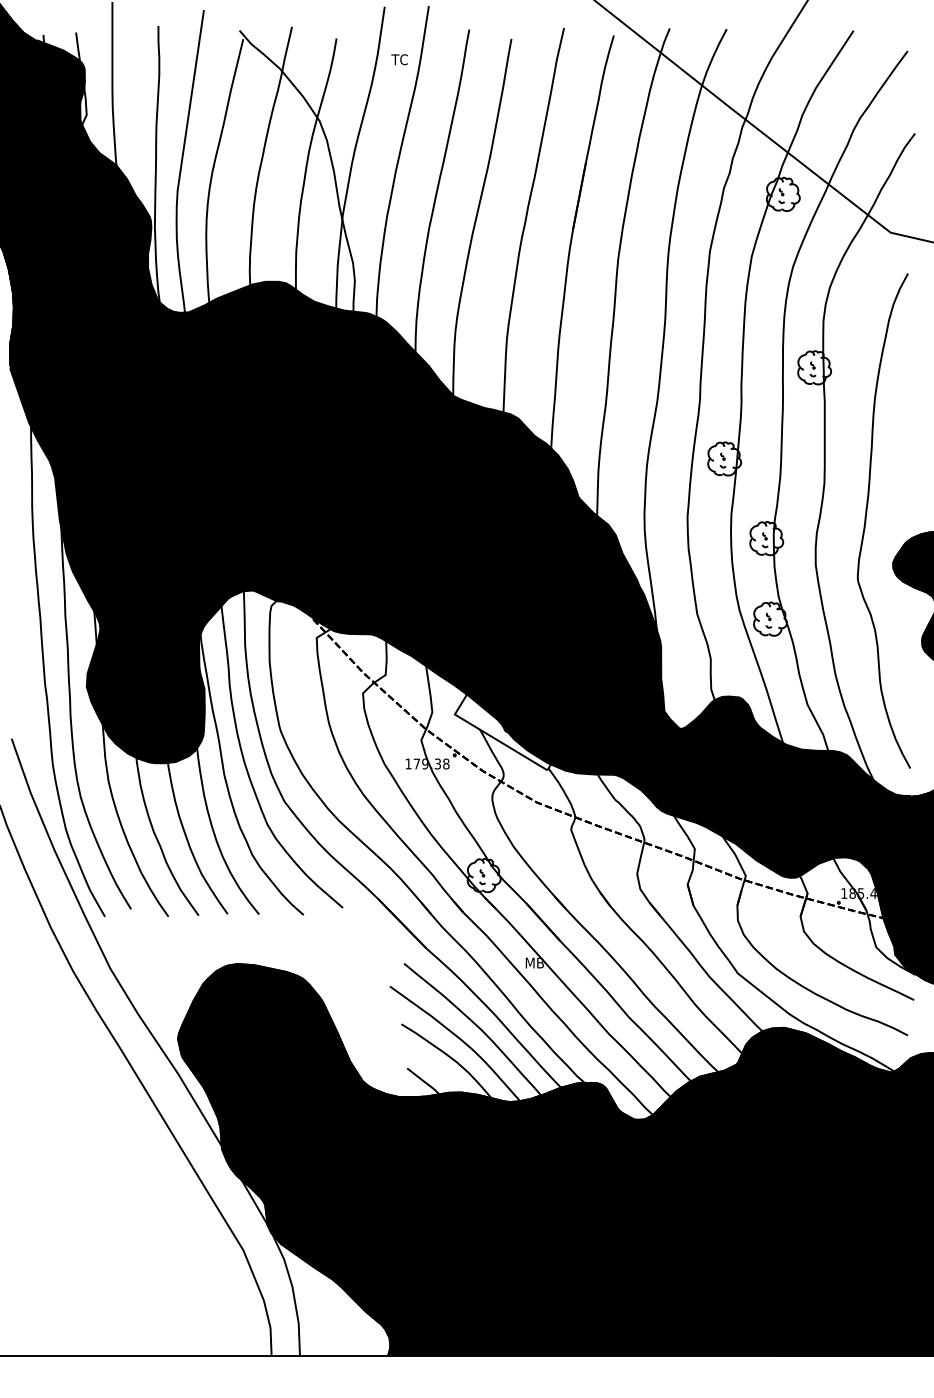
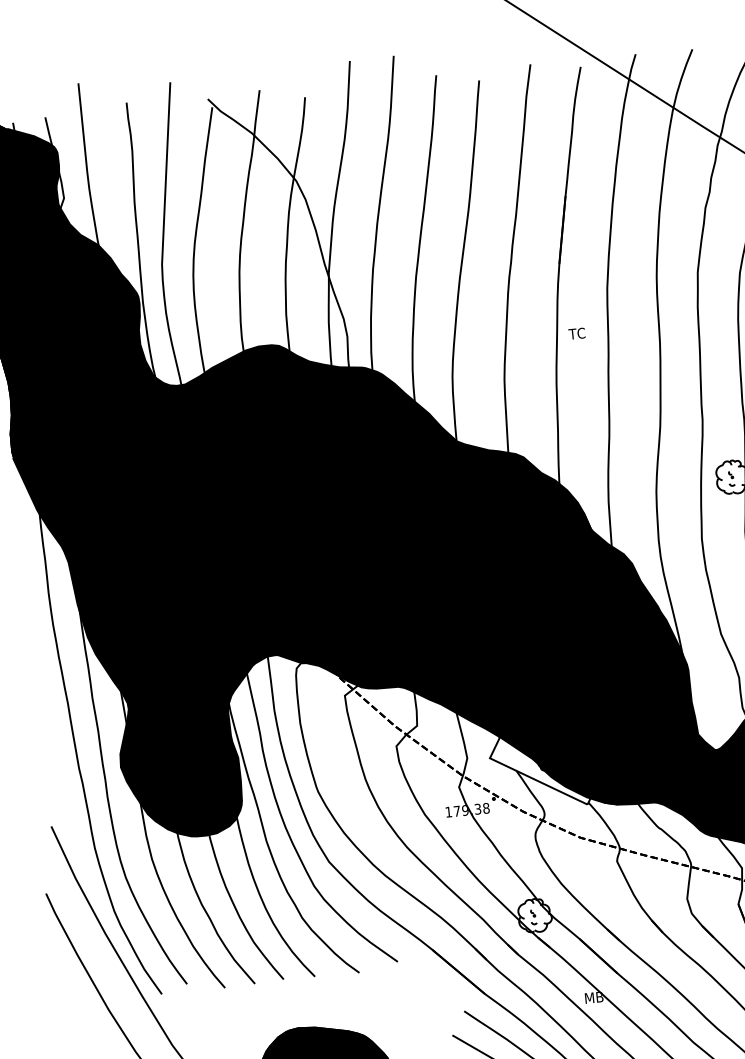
text: (399, 59) -> (576, 333), moved

